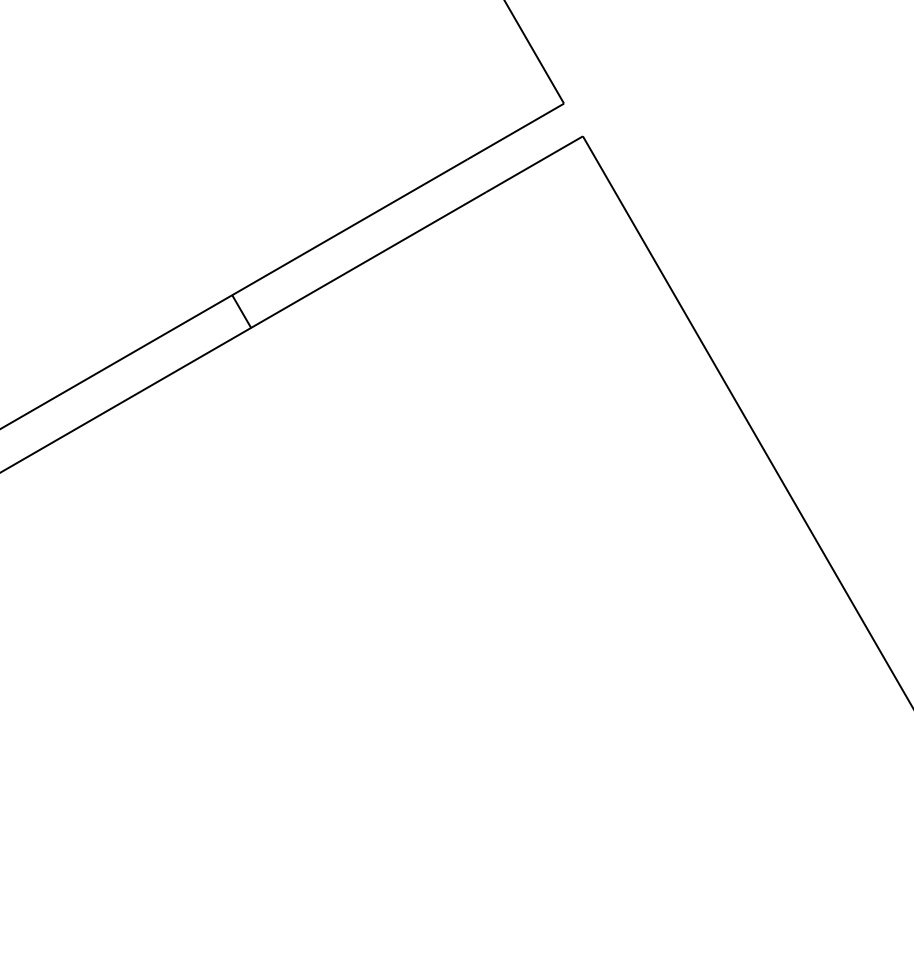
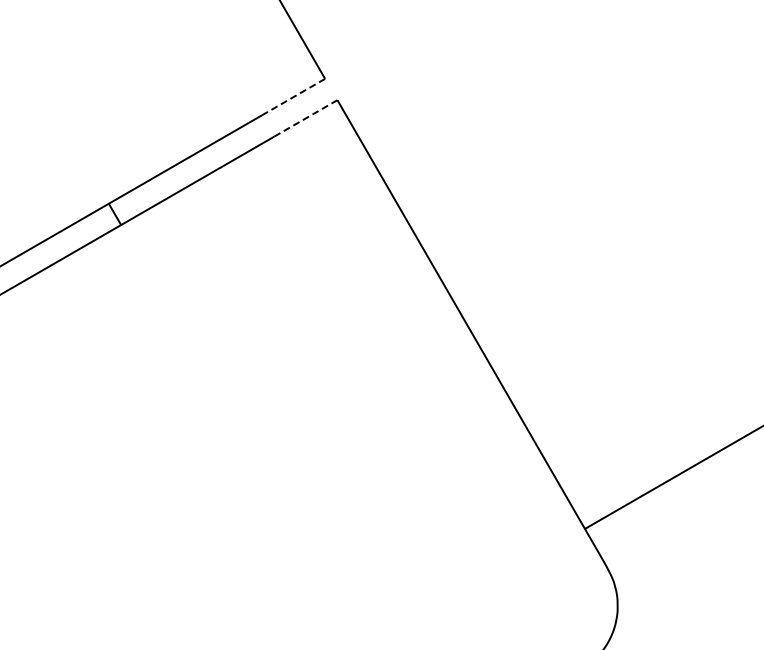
line: (515, 132) -> (293, 97), solid -> dashed
line: (535, 164) -> (306, 118), solid -> dashed

